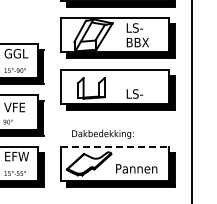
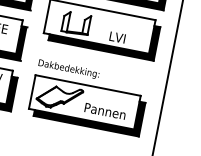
text: (137, 93) -> (120, 37), LS- -> LVI
text: (102, 134) -> (68, 69), moved
line: (114, 146) -> (87, 85), dashed -> solid

